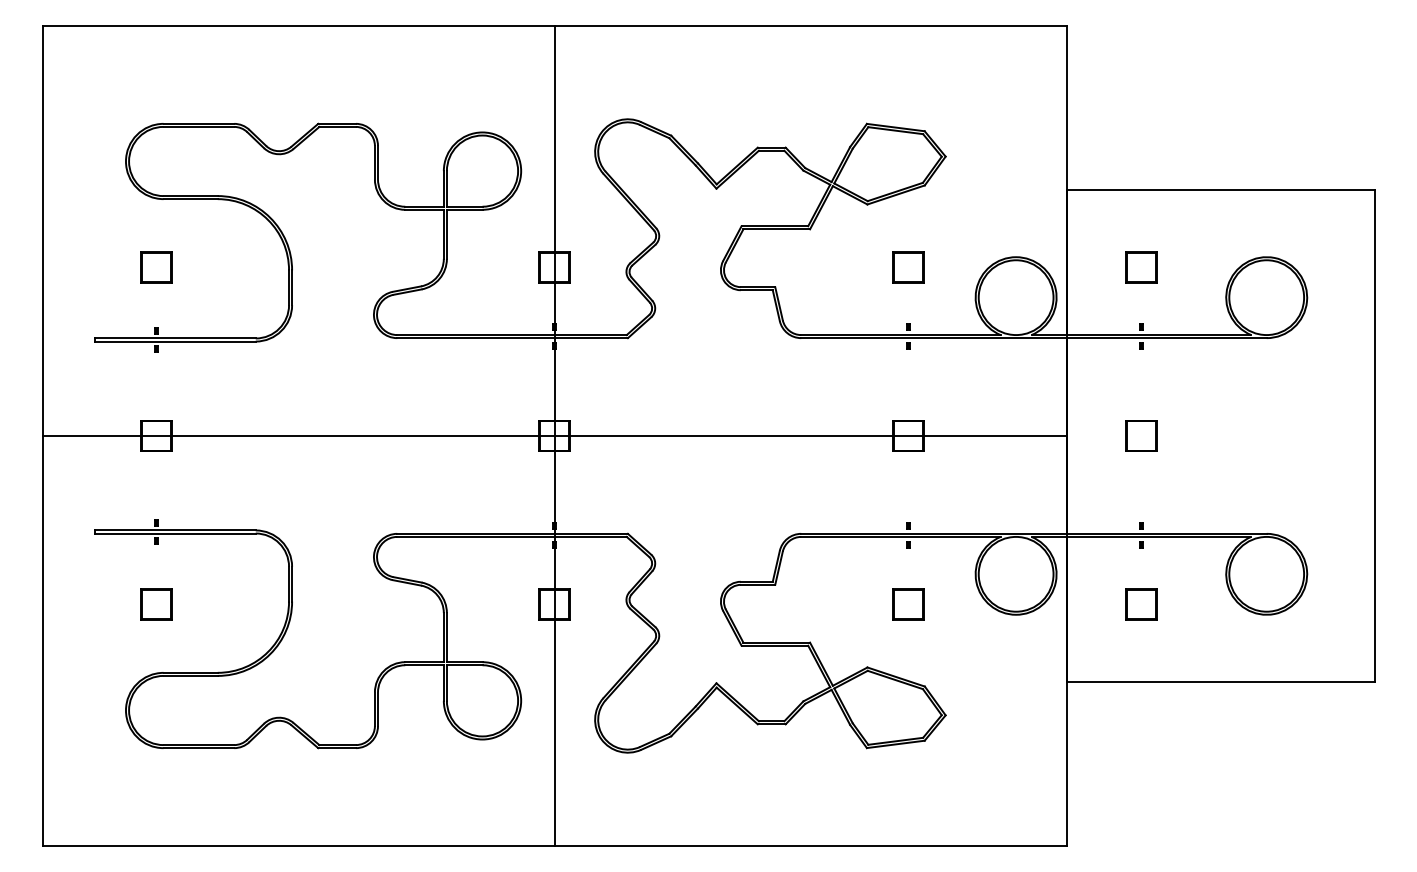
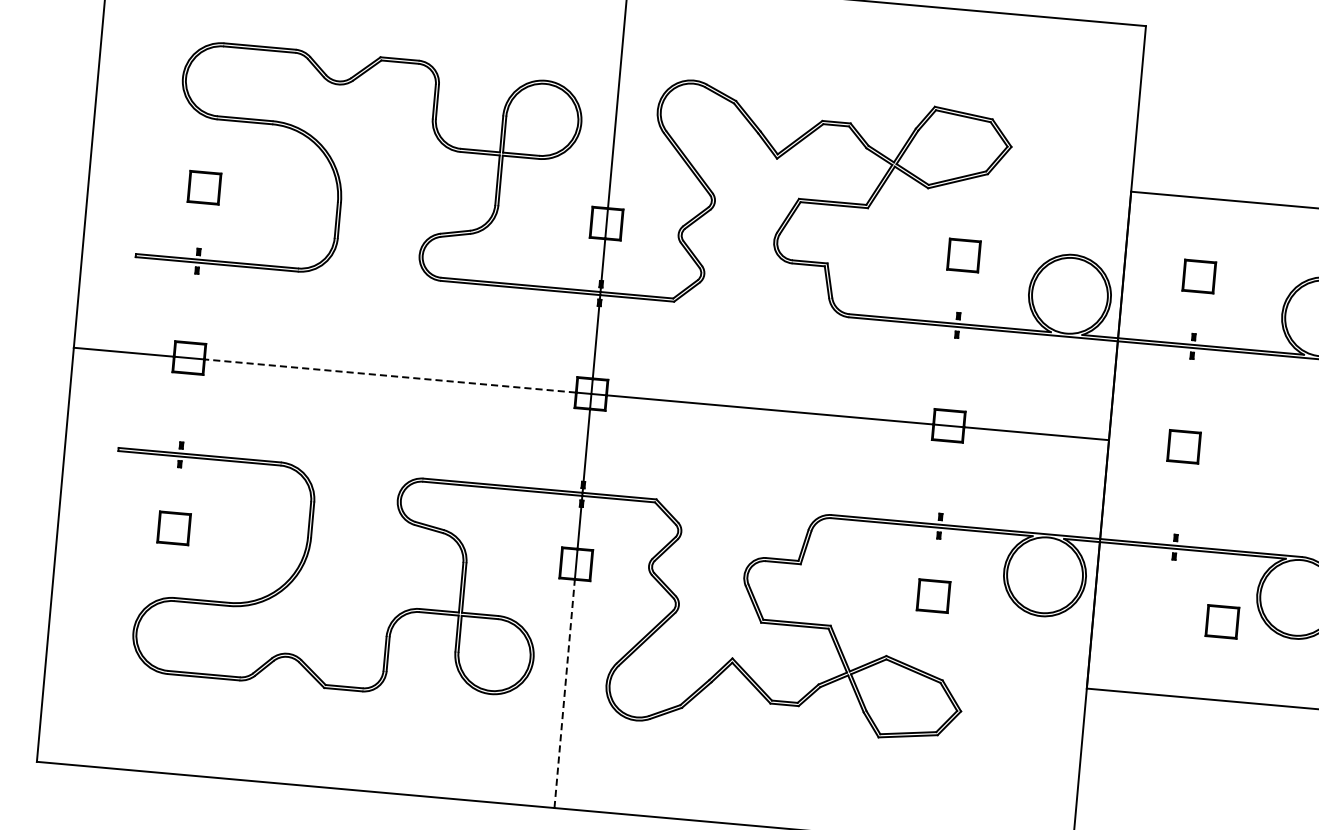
line: (355, 435) -> (390, 375), solid -> dashed
part: (1141, 604) -> (1222, 621), moved
line: (554, 732) -> (564, 693), solid -> dashed

